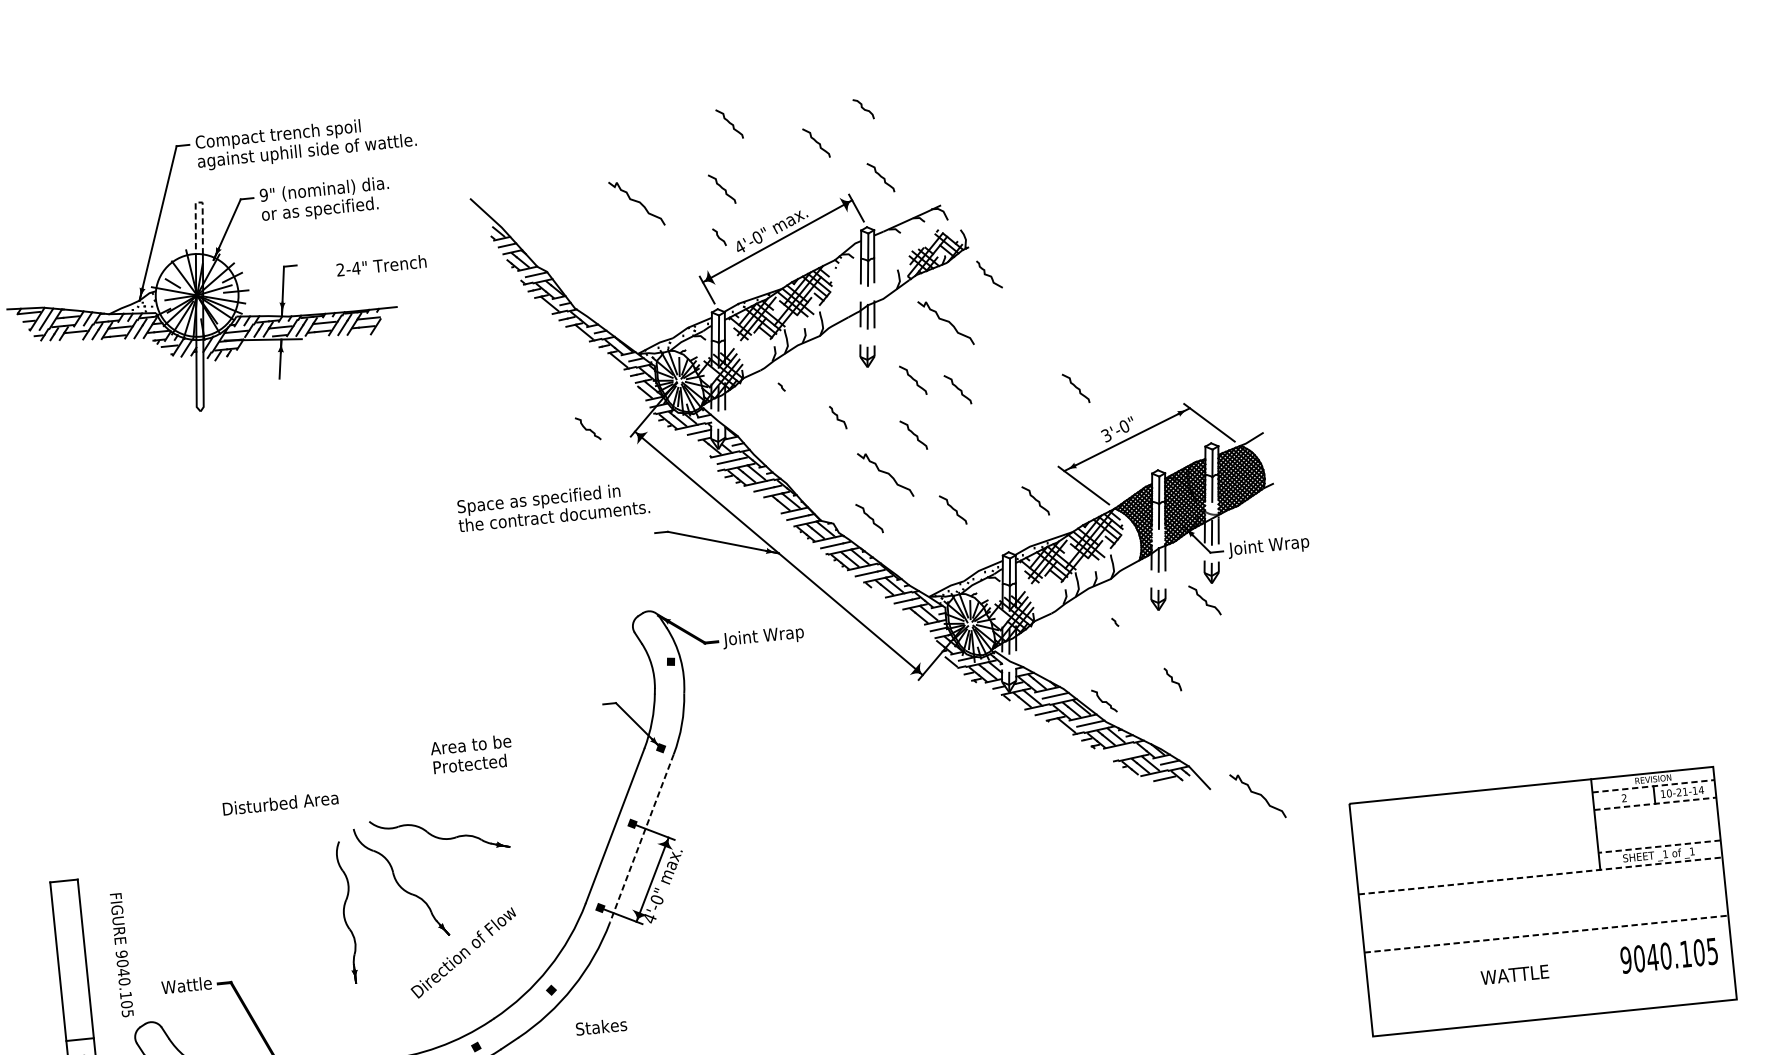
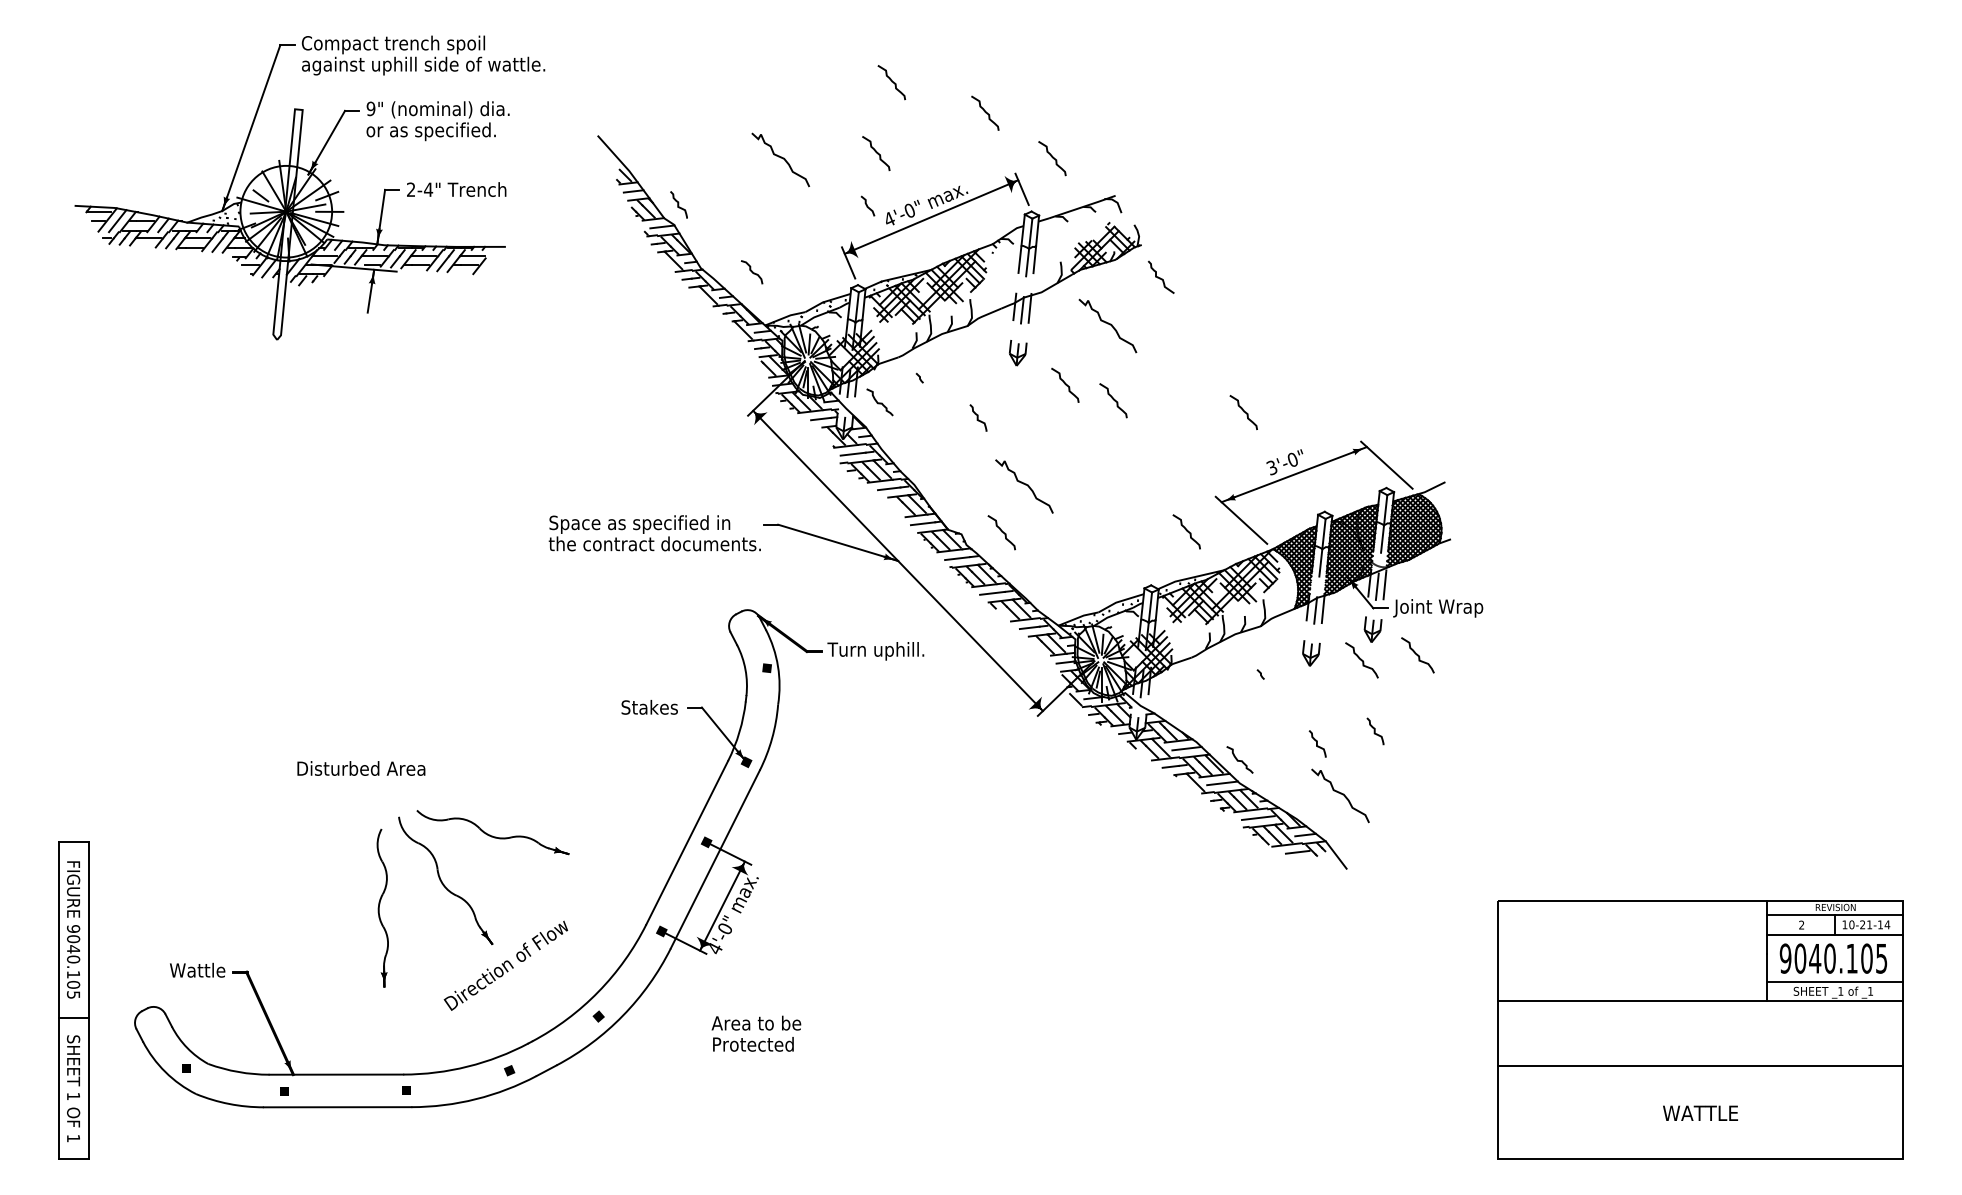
curve: (864, 109) -> (752, 272), moved
line: (198, 202) -> (298, 109), dashed -> solid
curve: (549, 253) -> (678, 204), added
text: (381, 265) -> (456, 189), moved
curve: (587, 428) -> (879, 402), moved
curve: (913, 434) -> (1059, 445), removed
text: (553, 506) -> (654, 533), moved
curve: (952, 509) -> (1094, 532), removed
curve: (1254, 590) -> (1417, 655), added
text: (766, 636) -> (875, 651), Joint Wrap -> Turn uphill.
curve: (1223, 663) -> (1375, 731), added
line: (1125, 751) -> (1257, 817), added
text: (471, 754) -> (756, 1033), moved
line: (1653, 786) -> (1835, 915), dashed -> solid
curve: (1257, 794) -> (1340, 794), moved
text: (280, 803) -> (361, 768), moved
line: (1655, 803) -> (1835, 934), dashed -> solid
line: (642, 838) -> (715, 859), dashed -> solid
line: (1659, 846) -> (1835, 982), dashed -> solid
line: (1541, 876) -> (1701, 1001), dashed -> solid
line: (1547, 934) -> (1701, 1066), dashed -> solid
text: (121, 954) -> (73, 929), moved
text: (1669, 955) -> (1833, 958), moved
text: (1514, 974) -> (1700, 1112), moved
text: (601, 1026) -> (649, 707), moved

